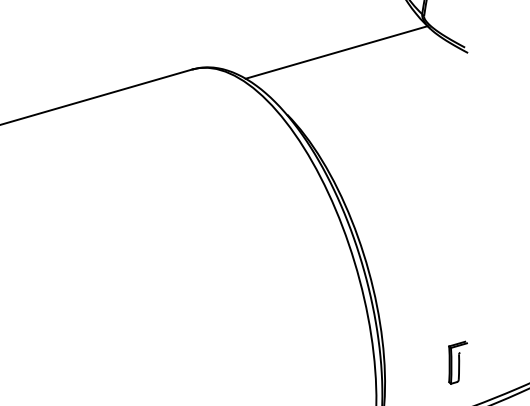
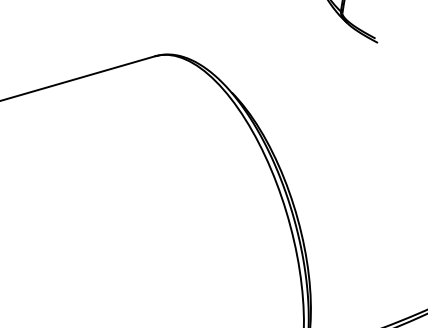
line: (336, 52) -> (271, 42), removed
part: (457, 363) -> (369, 293), removed

